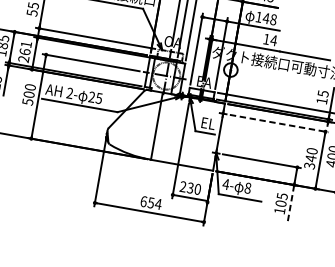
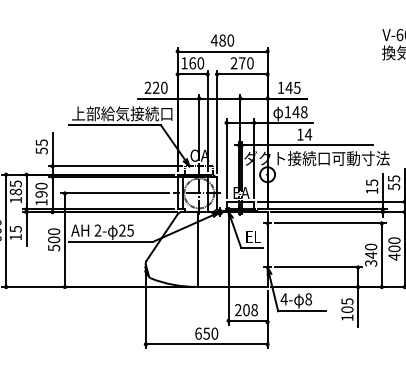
text: (25, 51) -> (41, 193), 261 -> 190
line: (279, 123) -> (330, 223), dashed -> solid
text: (194, 189) -> (250, 310), 230 -> 208
line: (291, 202) -> (358, 306), dashed -> solid
text: (158, 203) -> (214, 333), 654 -> 650

